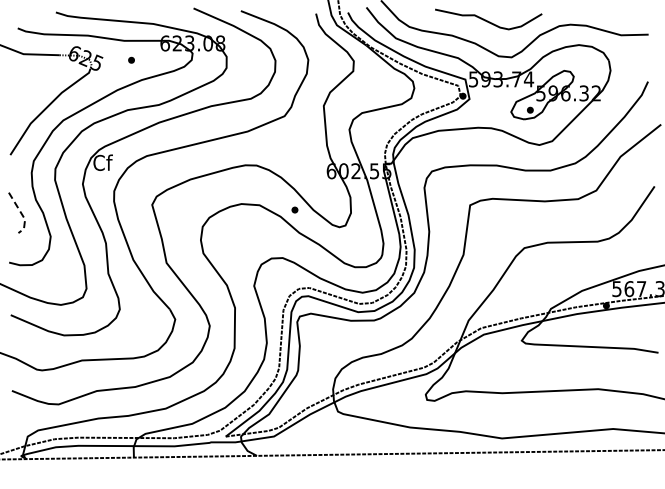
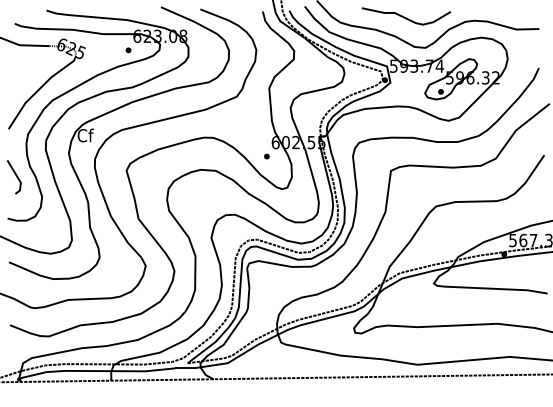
part: (131, 59) -> (128, 49), moved
part: (294, 209) -> (266, 156), moved
line: (22, 214) -> (18, 178), dashed -> solid

